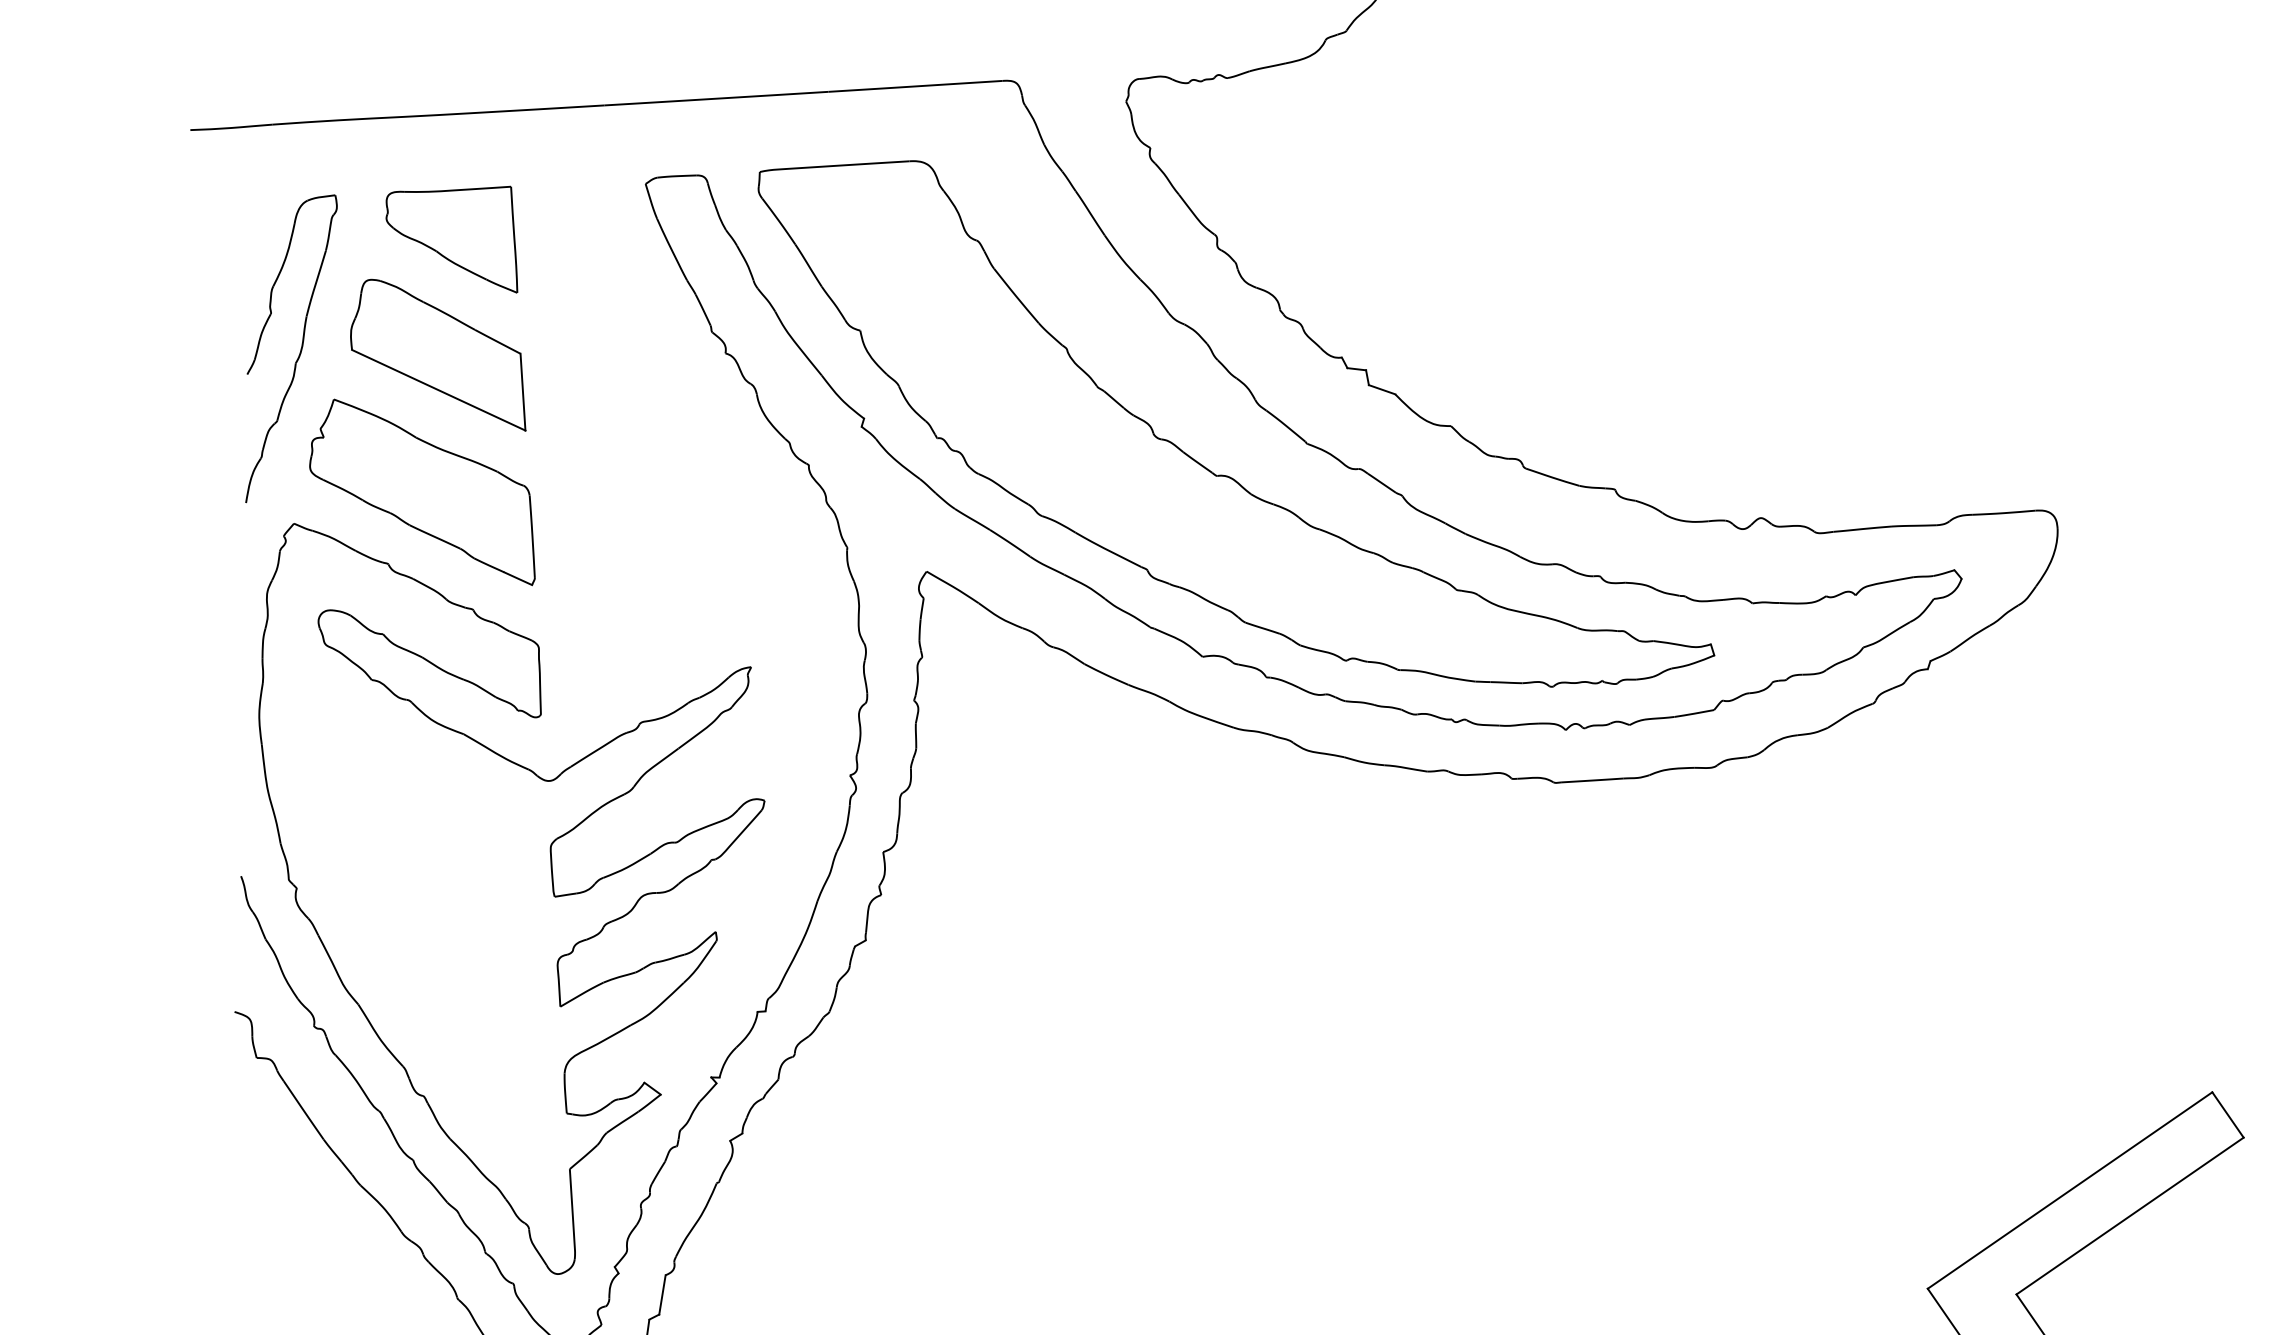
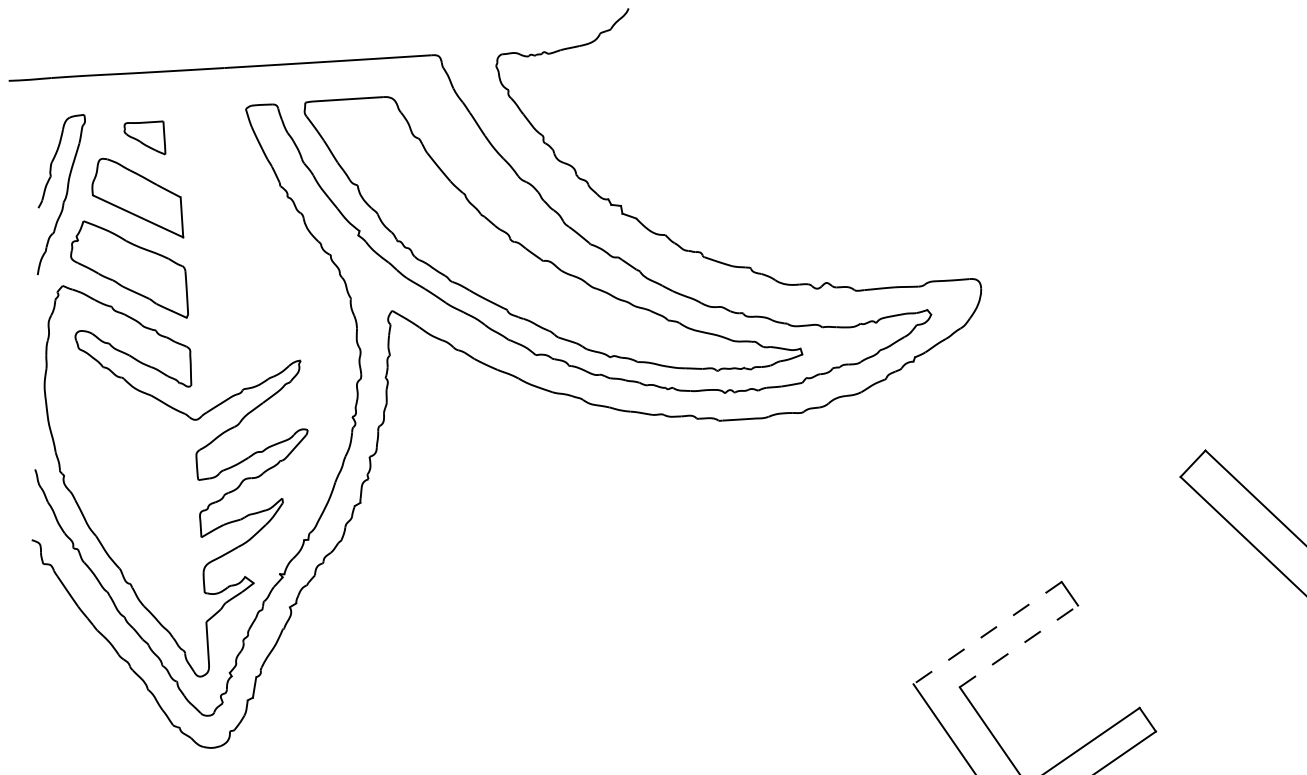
part: (451, 238) -> (144, 137), size x0.6
line: (2069, 1191) -> (987, 633), solid -> dashed
line: (2129, 1216) -> (1018, 646), solid -> dashed

